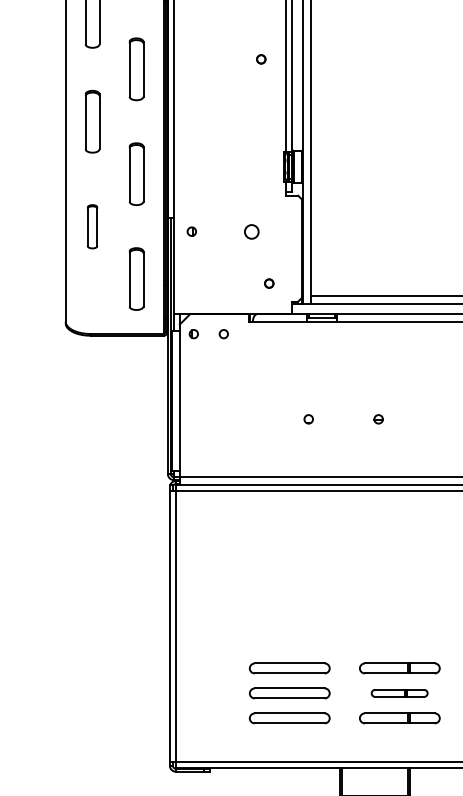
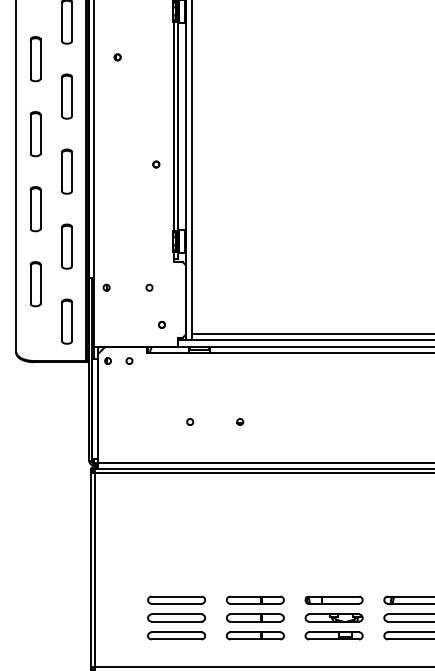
part: (92, 227) -> (35, 284), size x1.43
circle: (251, 231) -> (149, 287), size x0.62
part: (398, 692) -> (254, 617), size x1.43

